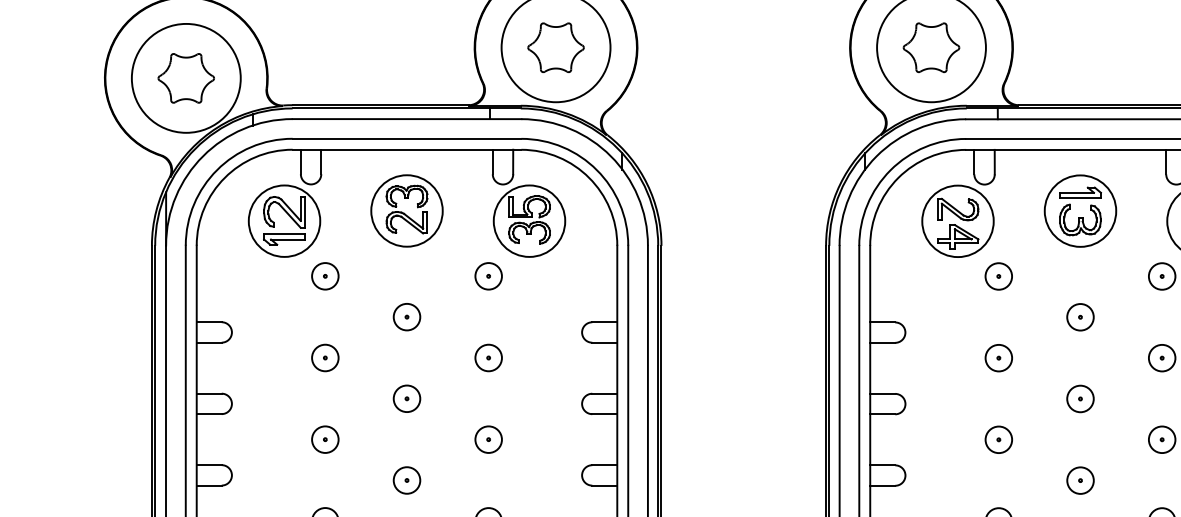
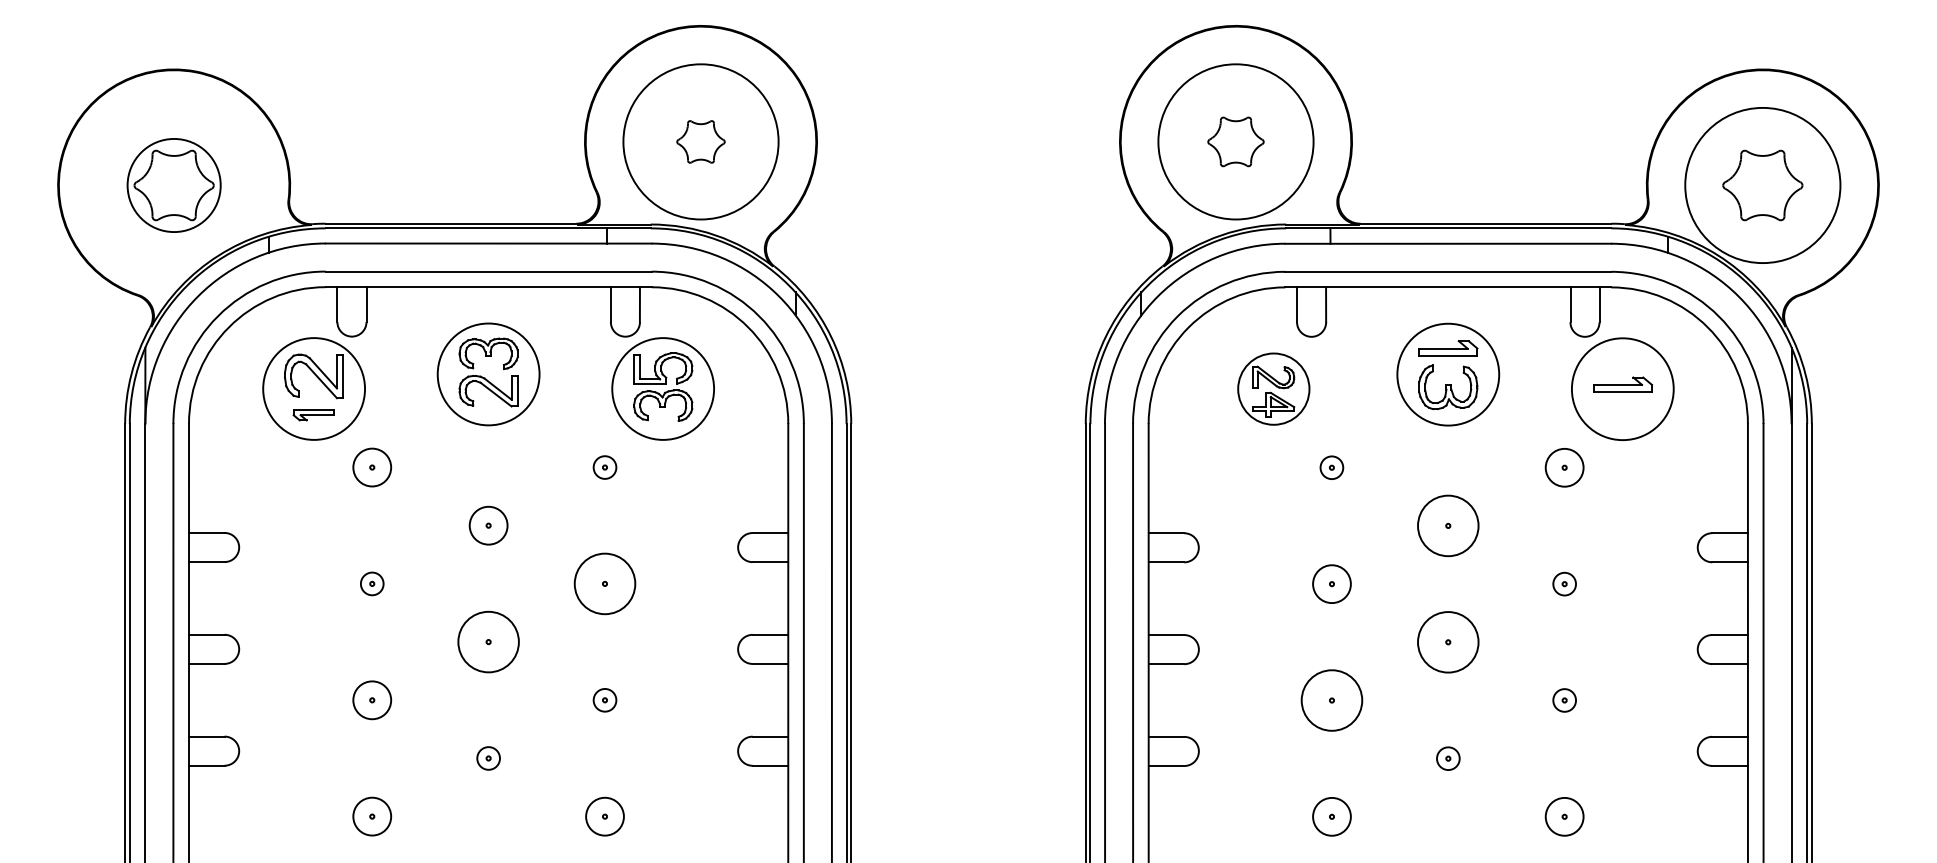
part: (555, 47) -> (700, 141), size x0.6
part: (931, 47) -> (1235, 141), size x0.7
circle: (185, 78) -> (173, 185), size x0.6
part: (957, 220) -> (1273, 388), size x0.7
part: (284, 239) -> (313, 415), size x0.7
circle: (488, 276) -> (604, 467), size x0.6
circle: (998, 276) -> (1331, 467), size x0.6
circle: (1080, 316) -> (1448, 525), size x1.6
circle: (325, 357) -> (372, 583), size x0.6
circle: (488, 357) -> (604, 583), size x1.6
circle: (1162, 358) -> (1564, 584), size x0.6
circle: (406, 399) -> (488, 642), size x1.6
circle: (1080, 399) -> (1448, 642), size x1.6
circle: (488, 439) -> (604, 700), size x0.6
circle: (998, 439) -> (1331, 700), size x1.6
circle: (1162, 439) -> (1564, 700), size x0.6
circle: (406, 480) -> (488, 758), size x0.6
circle: (1080, 480) -> (1448, 758), size x0.6

